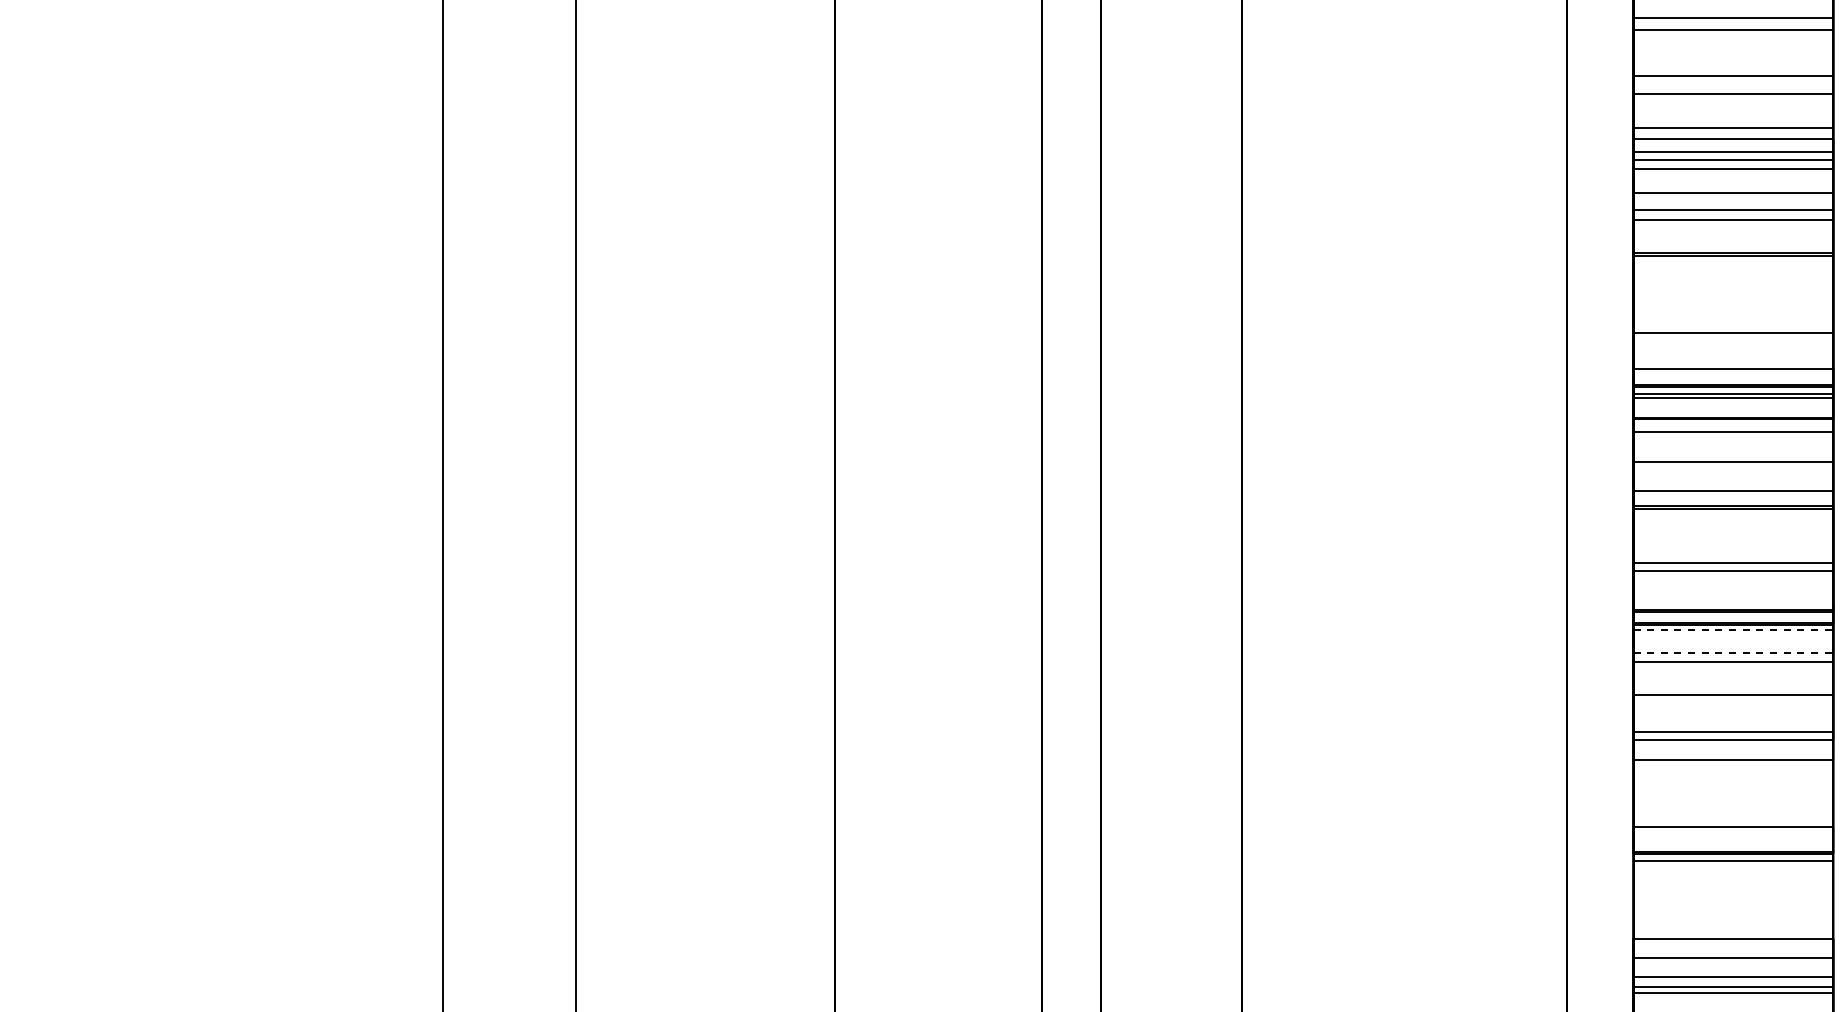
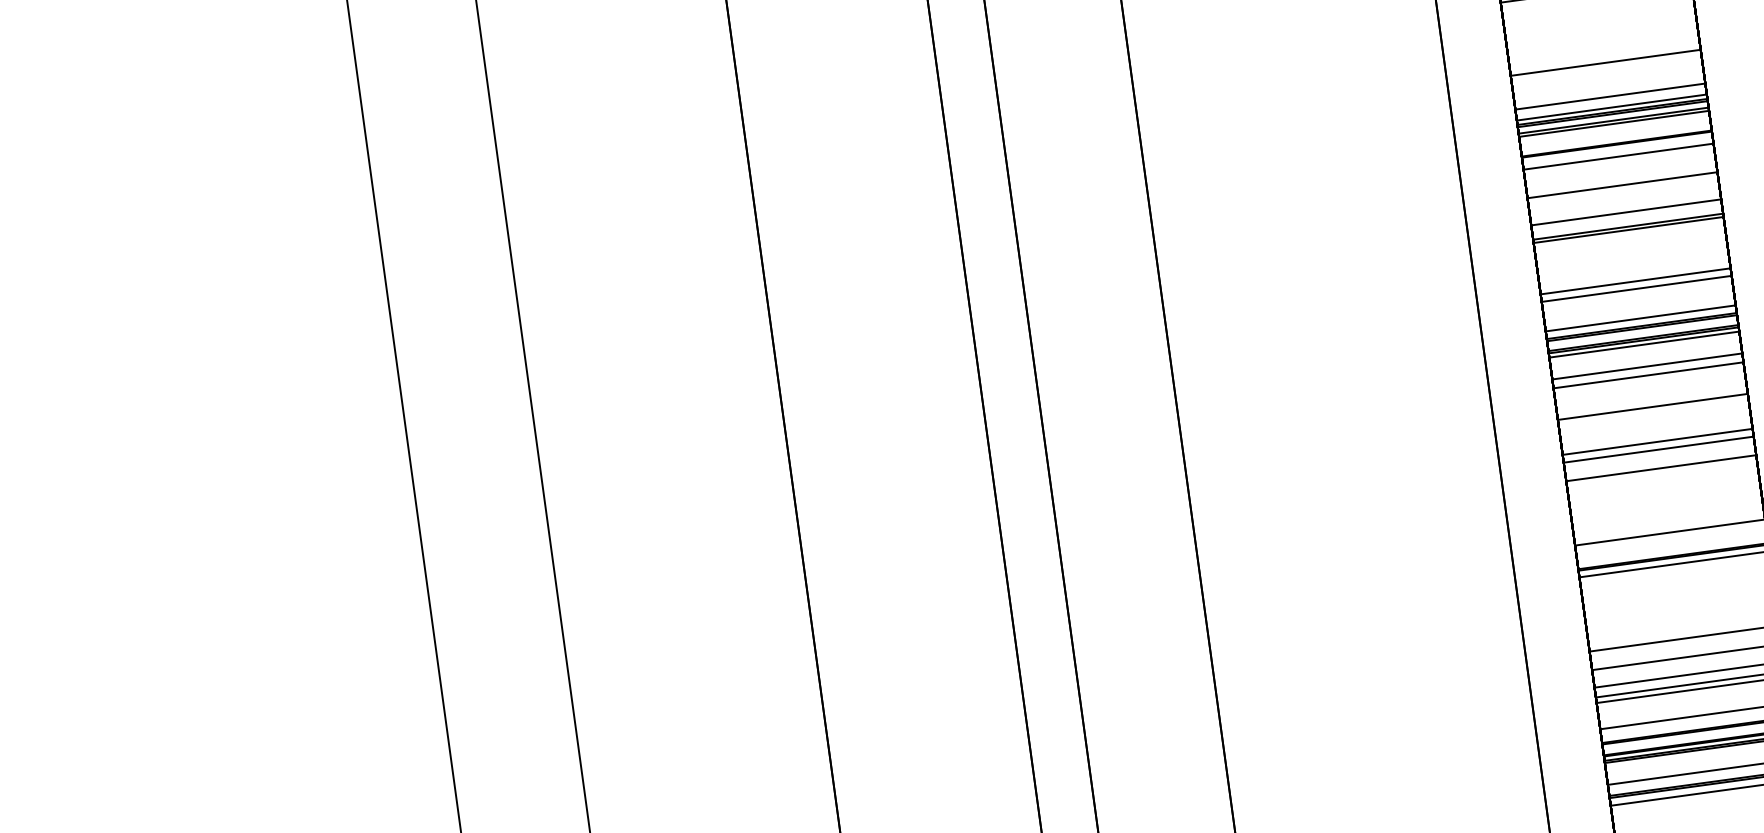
line: (1733, 380) -> (1612, 107), added
line: (1733, 602) -> (1640, 318), added
line: (1733, 629) -> (1644, 344), dashed -> solid
line: (1733, 652) -> (1647, 366), dashed -> solid

